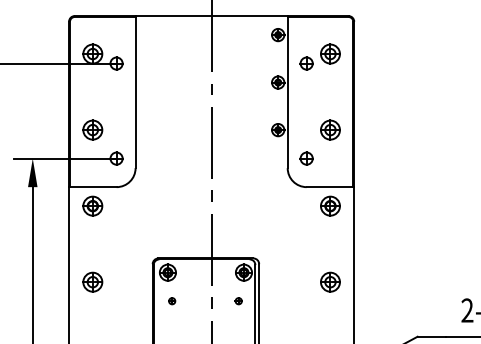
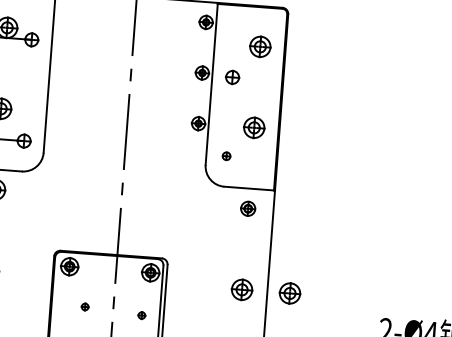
part: (306, 63) -> (232, 77), moved
part: (306, 158) -> (226, 156), size x0.6
part: (330, 205) -> (248, 208), size x0.7
part: (375, 281) -> (290, 292), added
part: (172, 301) -> (85, 307), moved
part: (238, 301) -> (141, 315), moved

